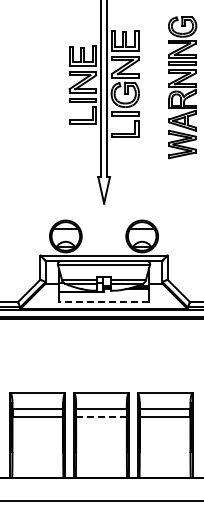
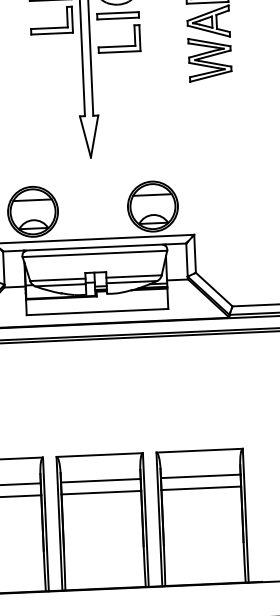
line: (103, 301) -> (96, 311), dashed -> solid
line: (100, 416) -> (99, 492), dashed -> solid

